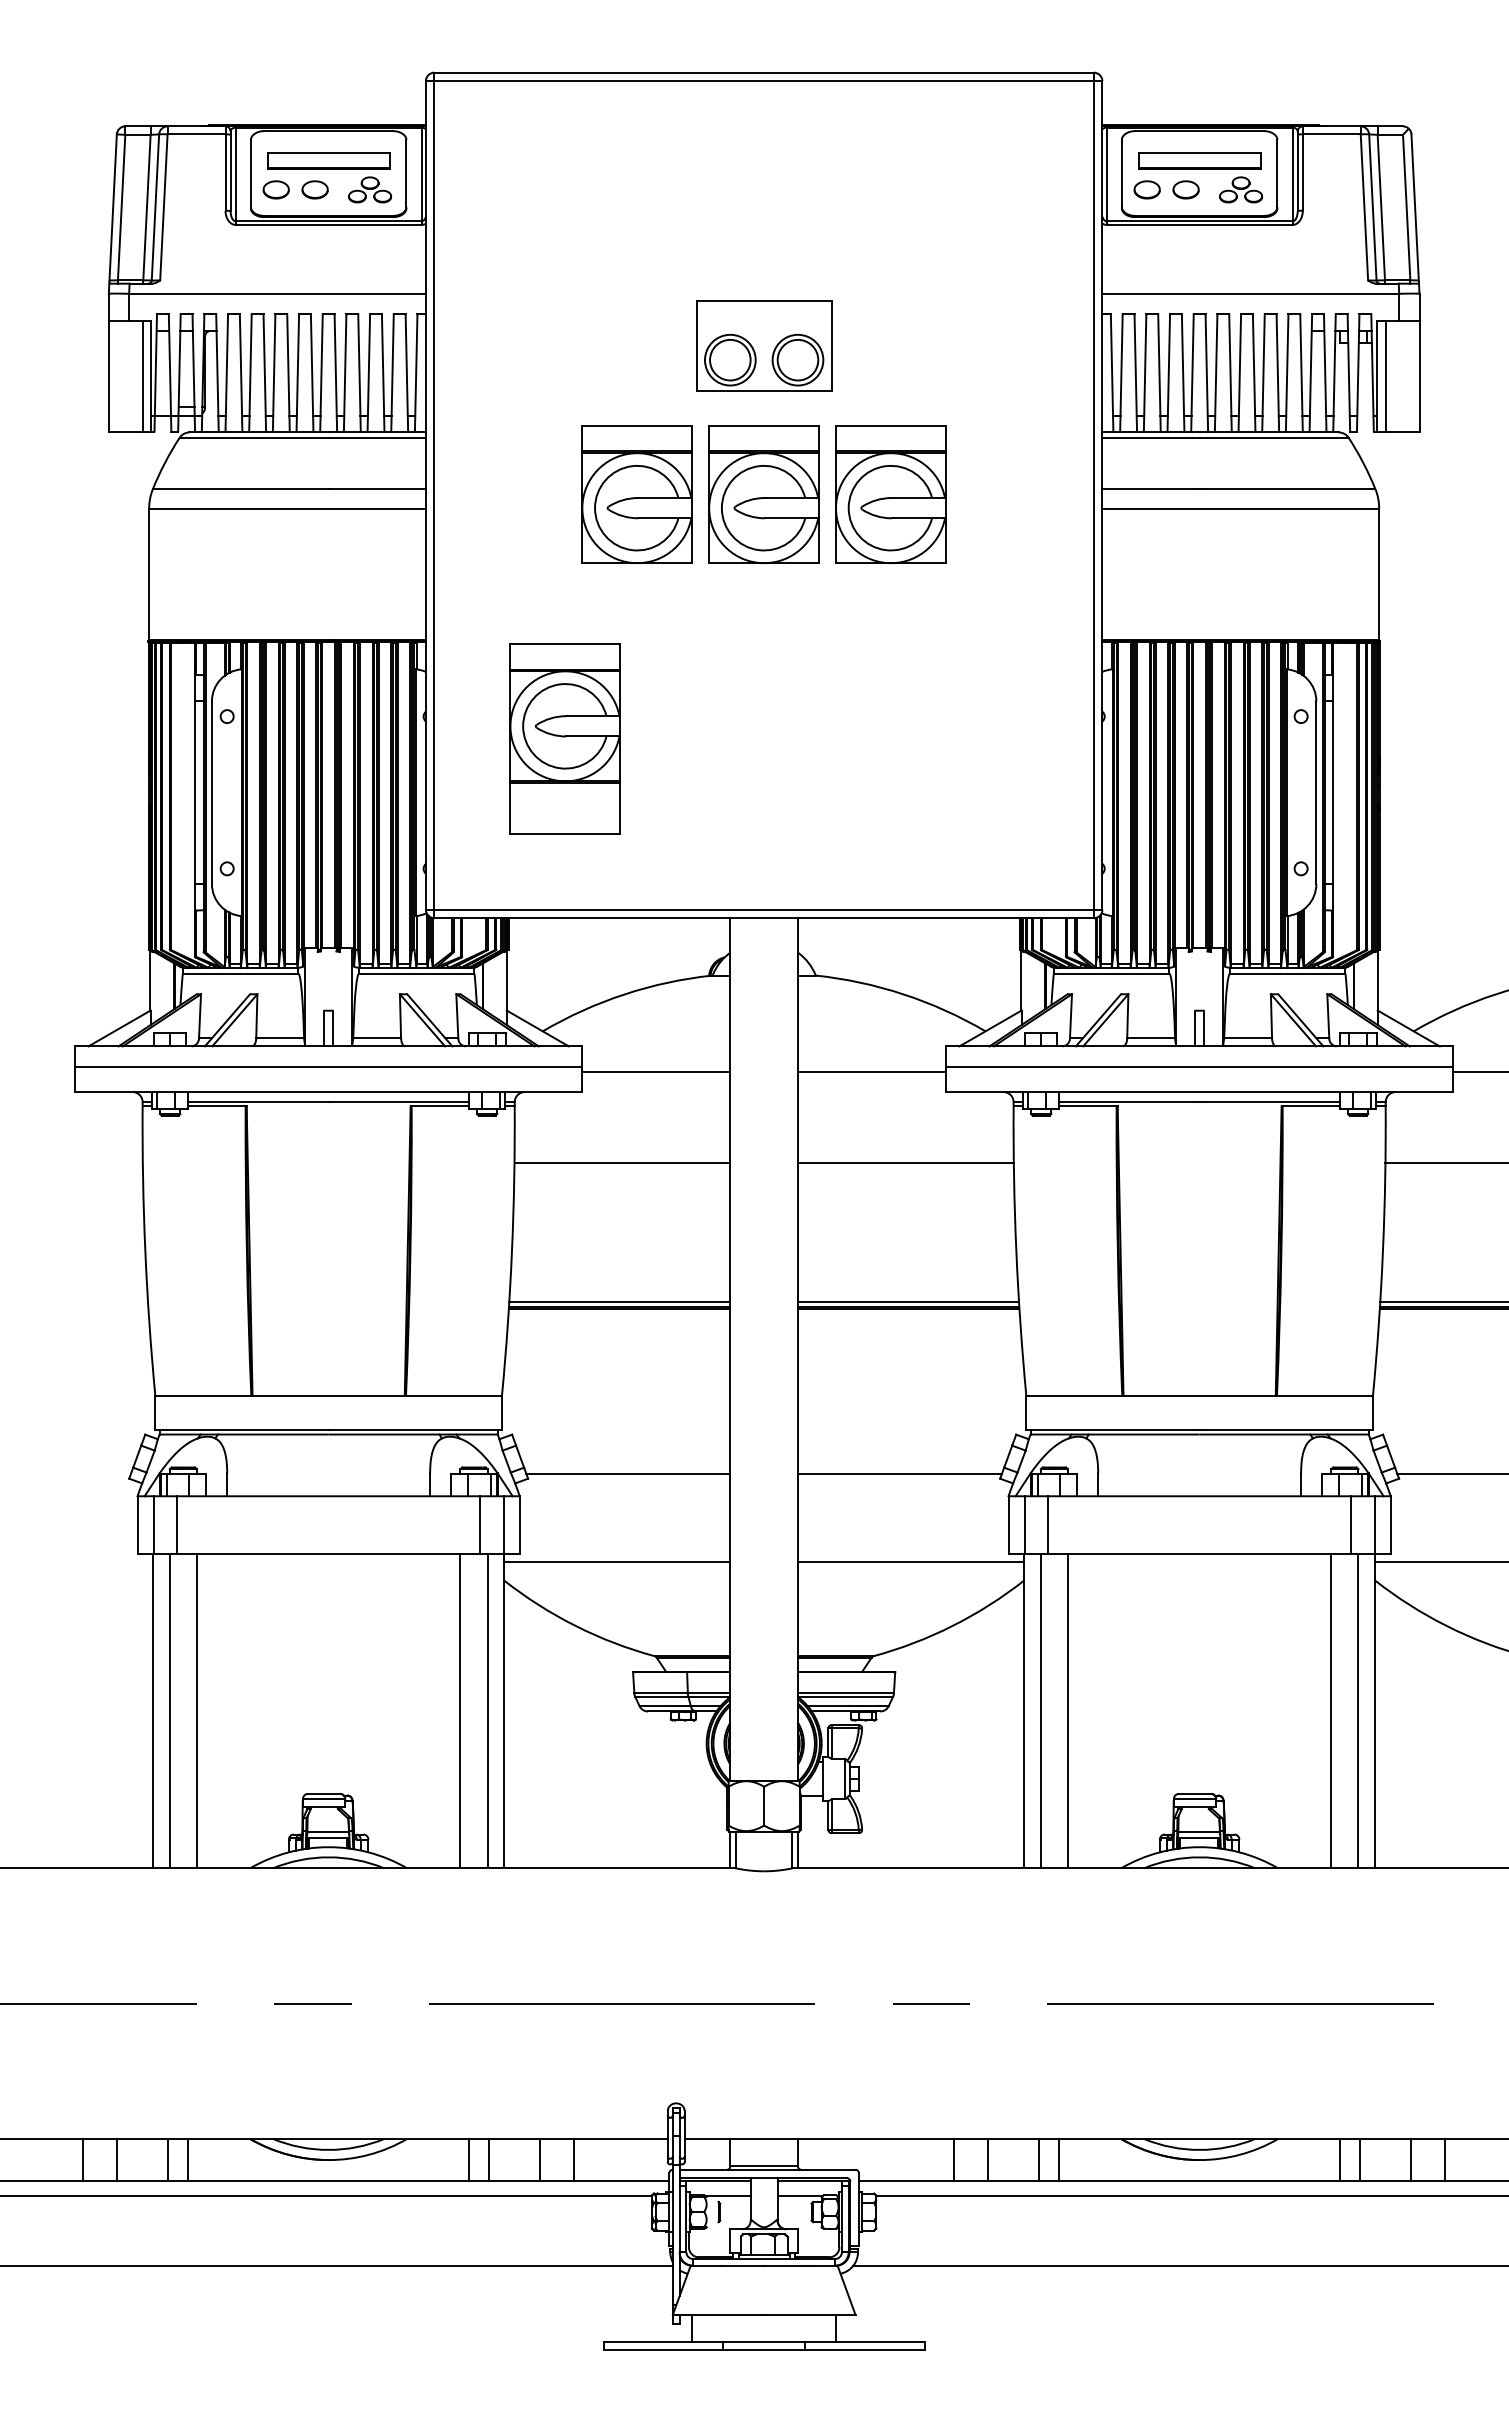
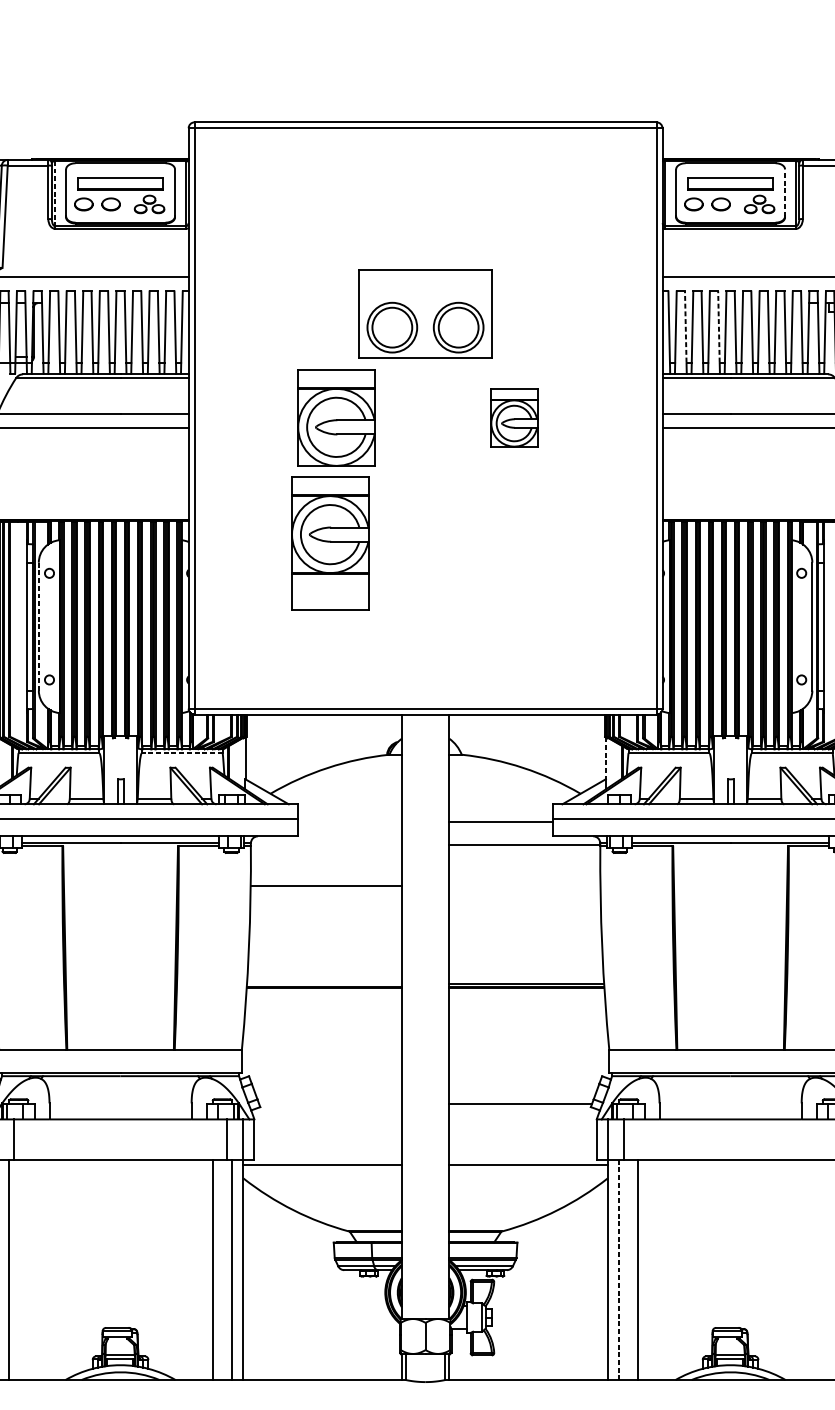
line: (1277, 173) -> (785, 192), solid -> dashed
line: (235, 174) -> (55, 193), solid -> dashed
part: (764, 345) -> (425, 313), size x1.4
line: (1135, 364) -> (685, 326), solid -> dashed
line: (1182, 364) -> (718, 326), solid -> dashed
part: (763, 494) -> (425, 417), removed
part: (890, 494) -> (514, 417), size x0.6
part: (564, 738) -> (329, 543), moved
line: (211, 793) -> (38, 627), solid -> dashed
line: (416, 973) -> (182, 753), solid -> dashed
line: (1021, 981) -> (605, 758), solid -> dashed
line: (656, 1071) -> (350, 821), removed
line: (905, 1162) -> (524, 845), moved
line: (619, 1302) -> (324, 983), removed
line: (628, 1473) -> (330, 1103), removed
line: (196, 1710) -> (28, 1269), removed
line: (1331, 1710) -> (822, 1269), removed
line: (1040, 1711) -> (619, 1270), solid -> dashed

